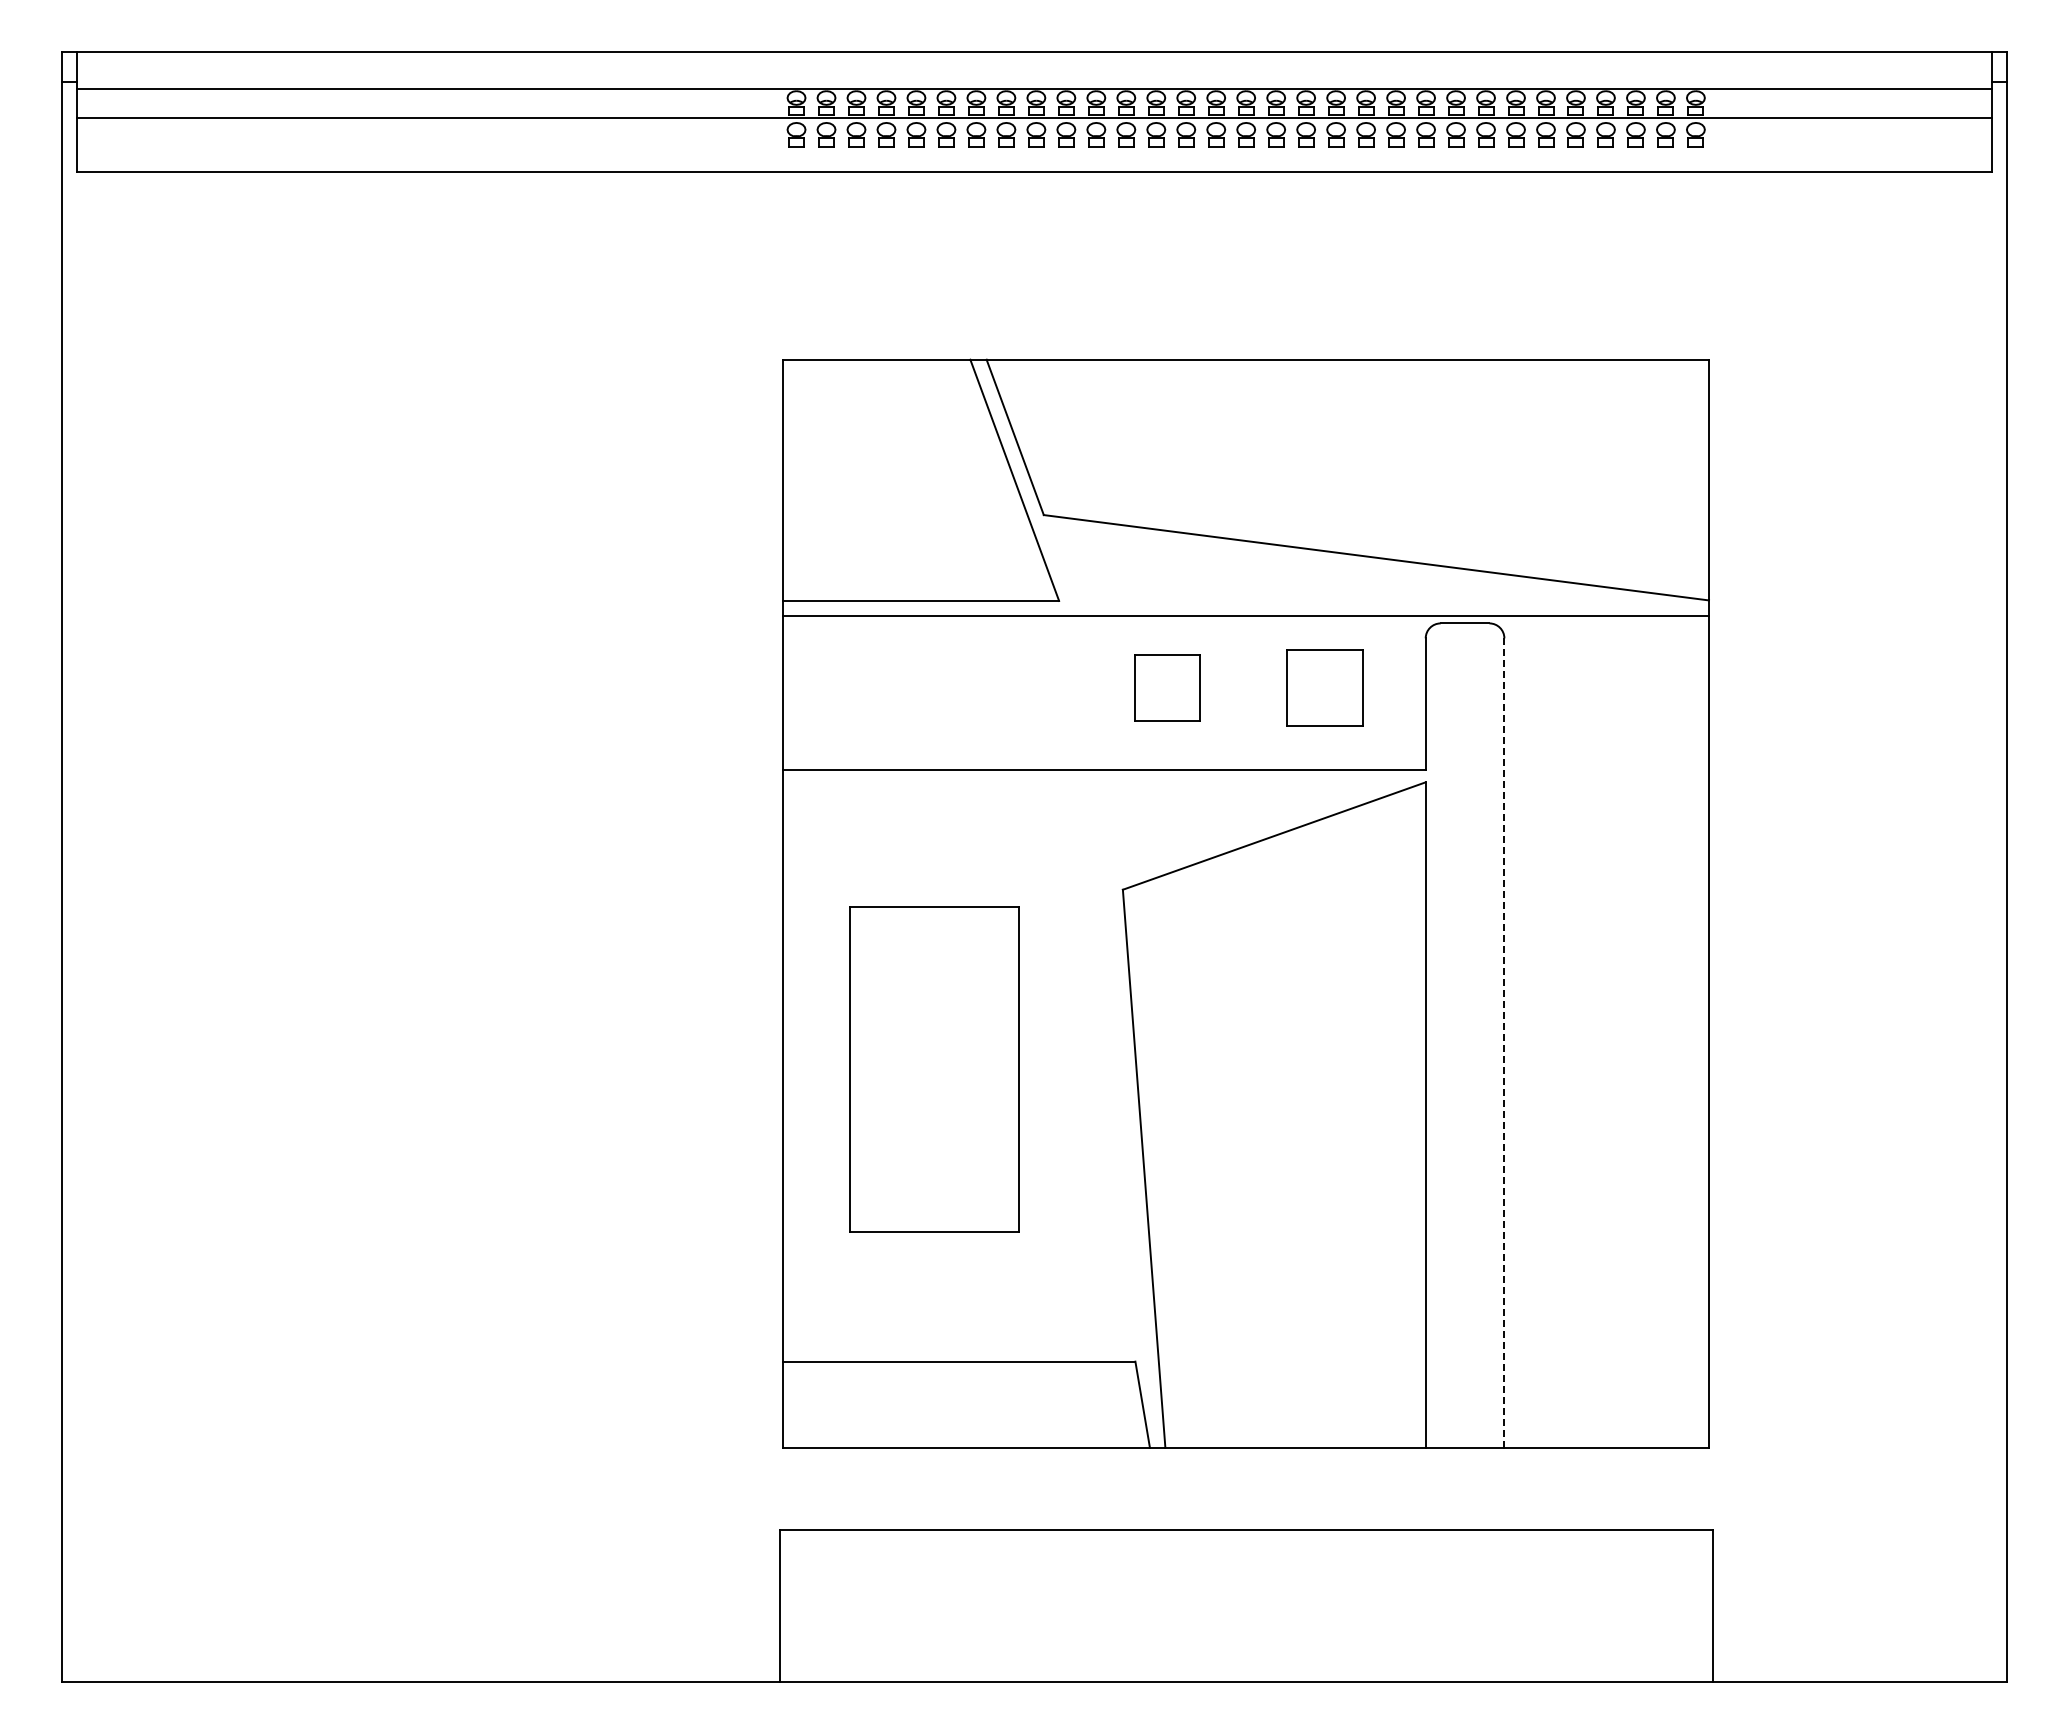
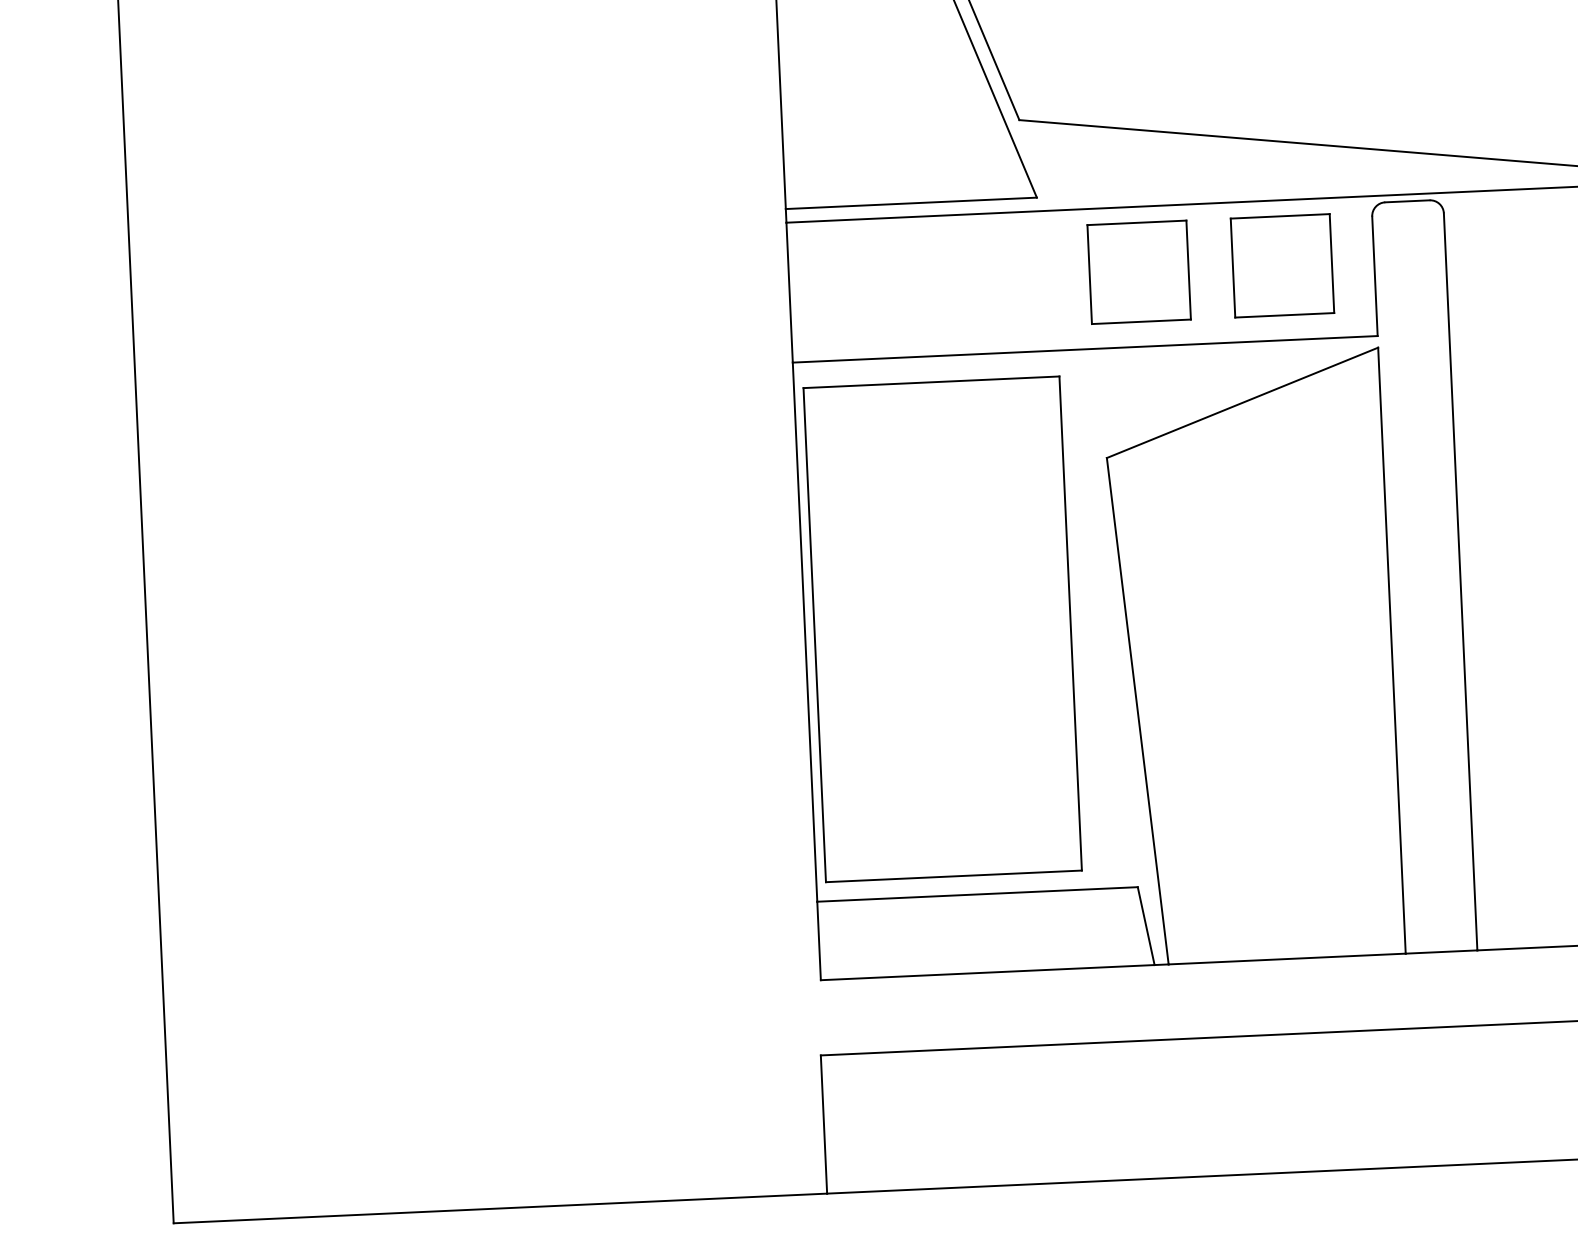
part: (1167, 687) -> (1139, 272), size x1.67
part: (1324, 687) -> (1282, 265), size x1.43
line: (1504, 1043) -> (1460, 582), dashed -> solid
part: (934, 1069) -> (942, 629), size x1.67

